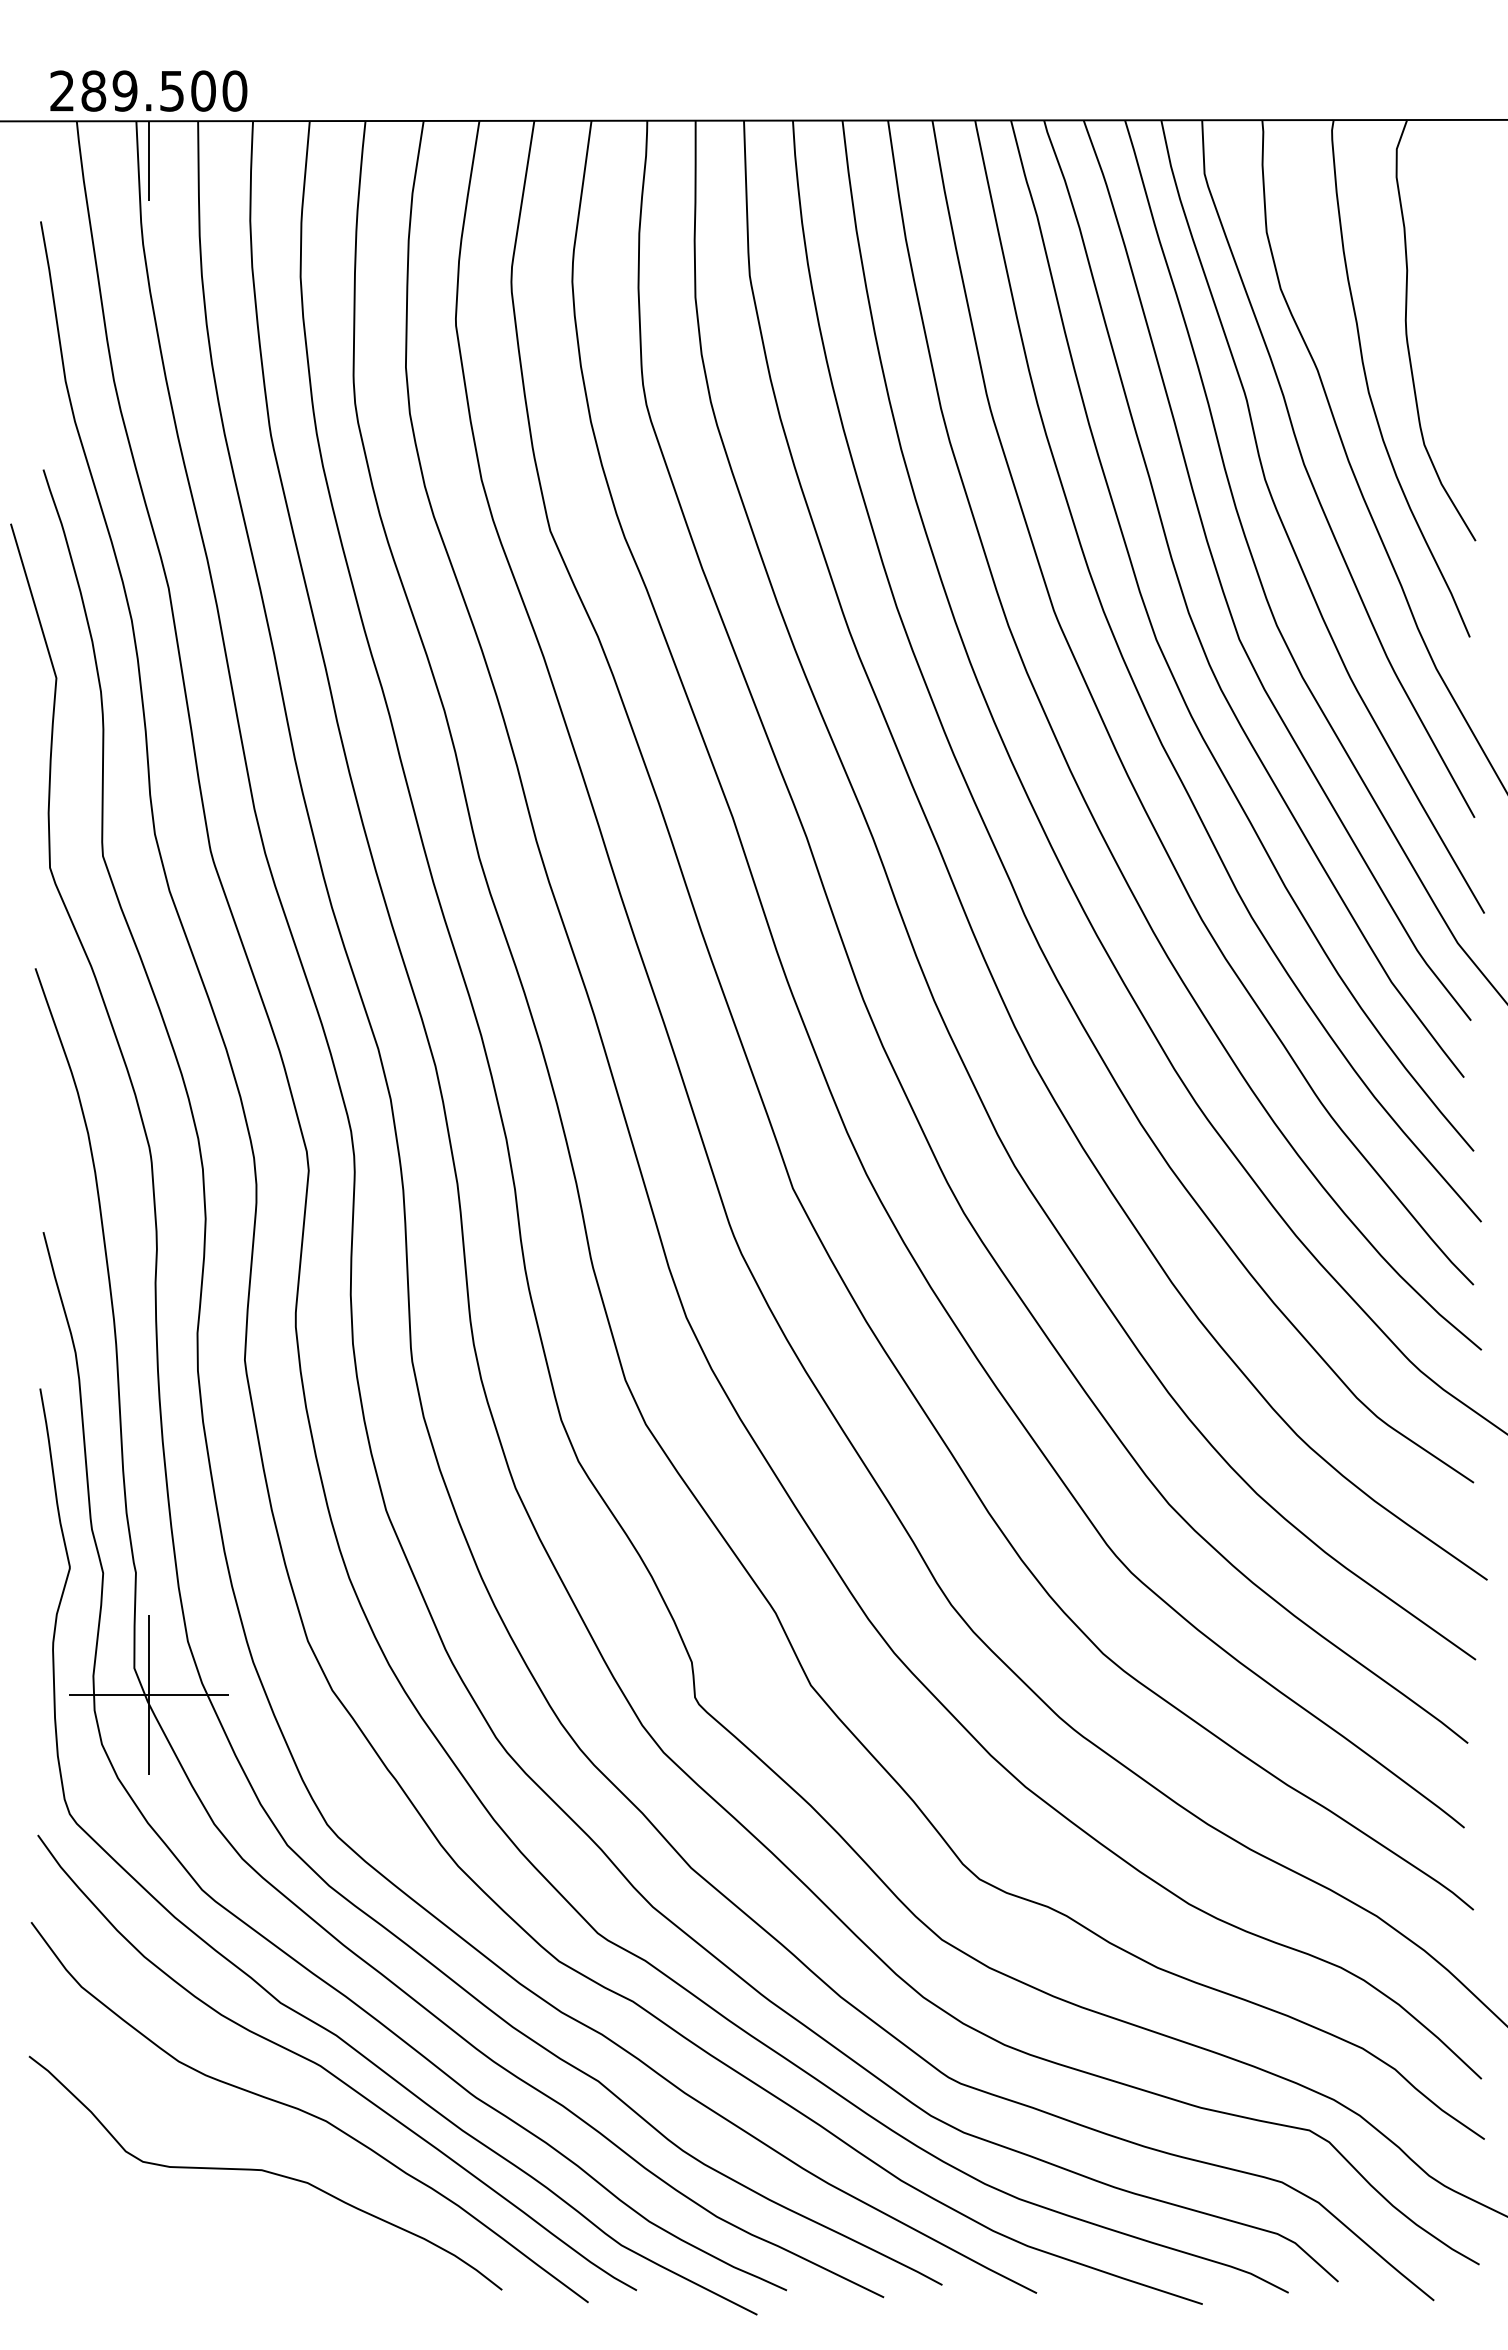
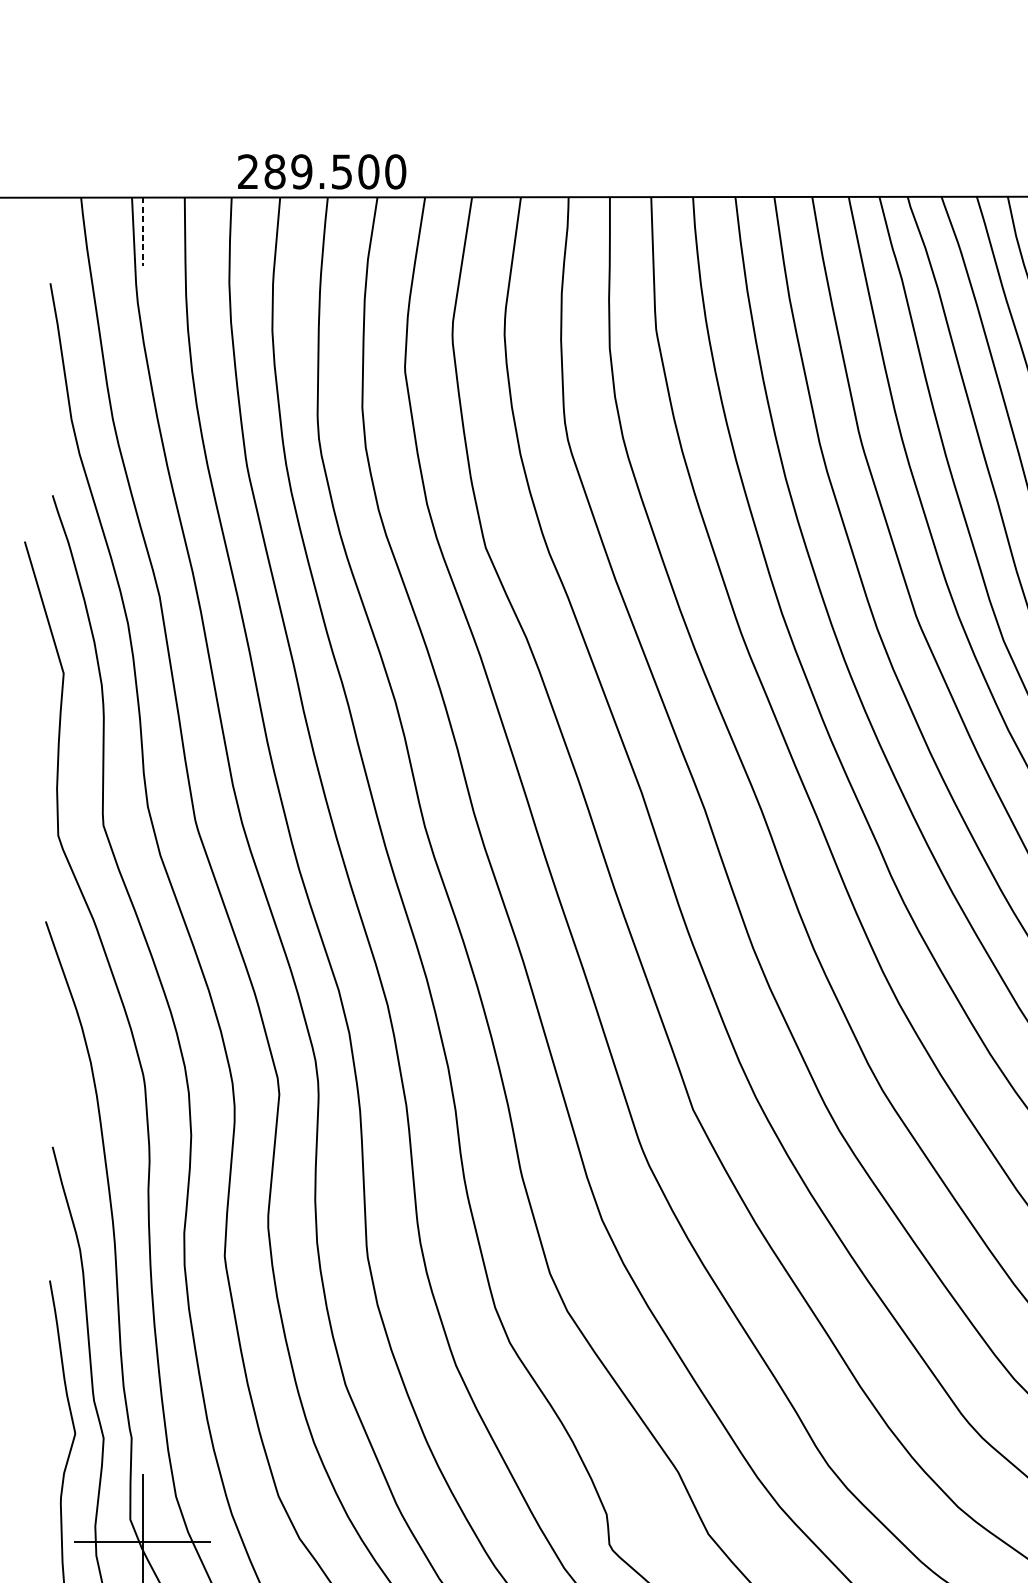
text: (148, 90) -> (321, 171), moved
line: (148, 161) -> (142, 232), solid -> dashed

